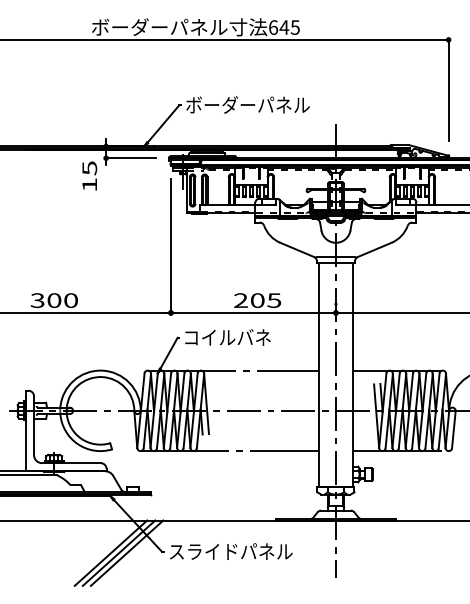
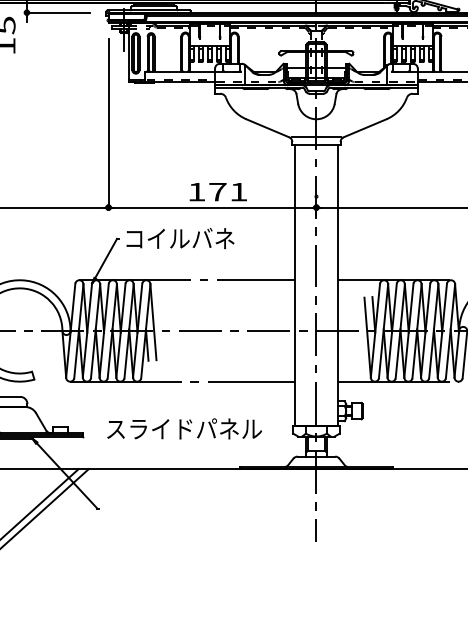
text: (257, 300) -> (217, 191), 205 -> 171
text: (231, 551) -> (184, 428), moved
line: (126, 552) -> (52, 509), removed

